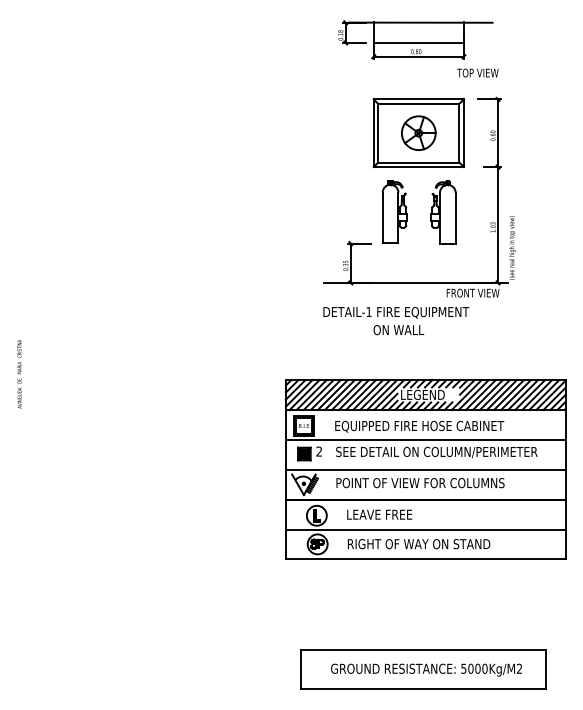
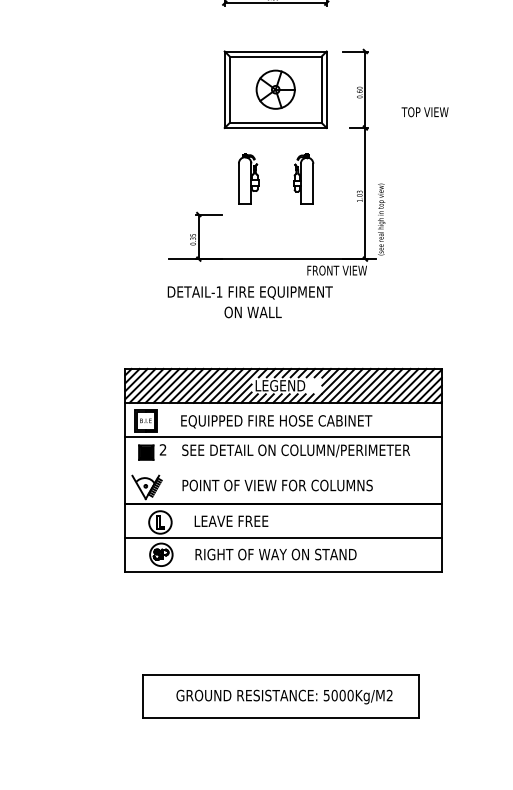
text: (477, 72) -> (424, 111), moved
part: (394, 211) -> (248, 178), size x0.7
part: (443, 212) -> (303, 179), size x0.7
line: (425, 469) -> (283, 470), removed

